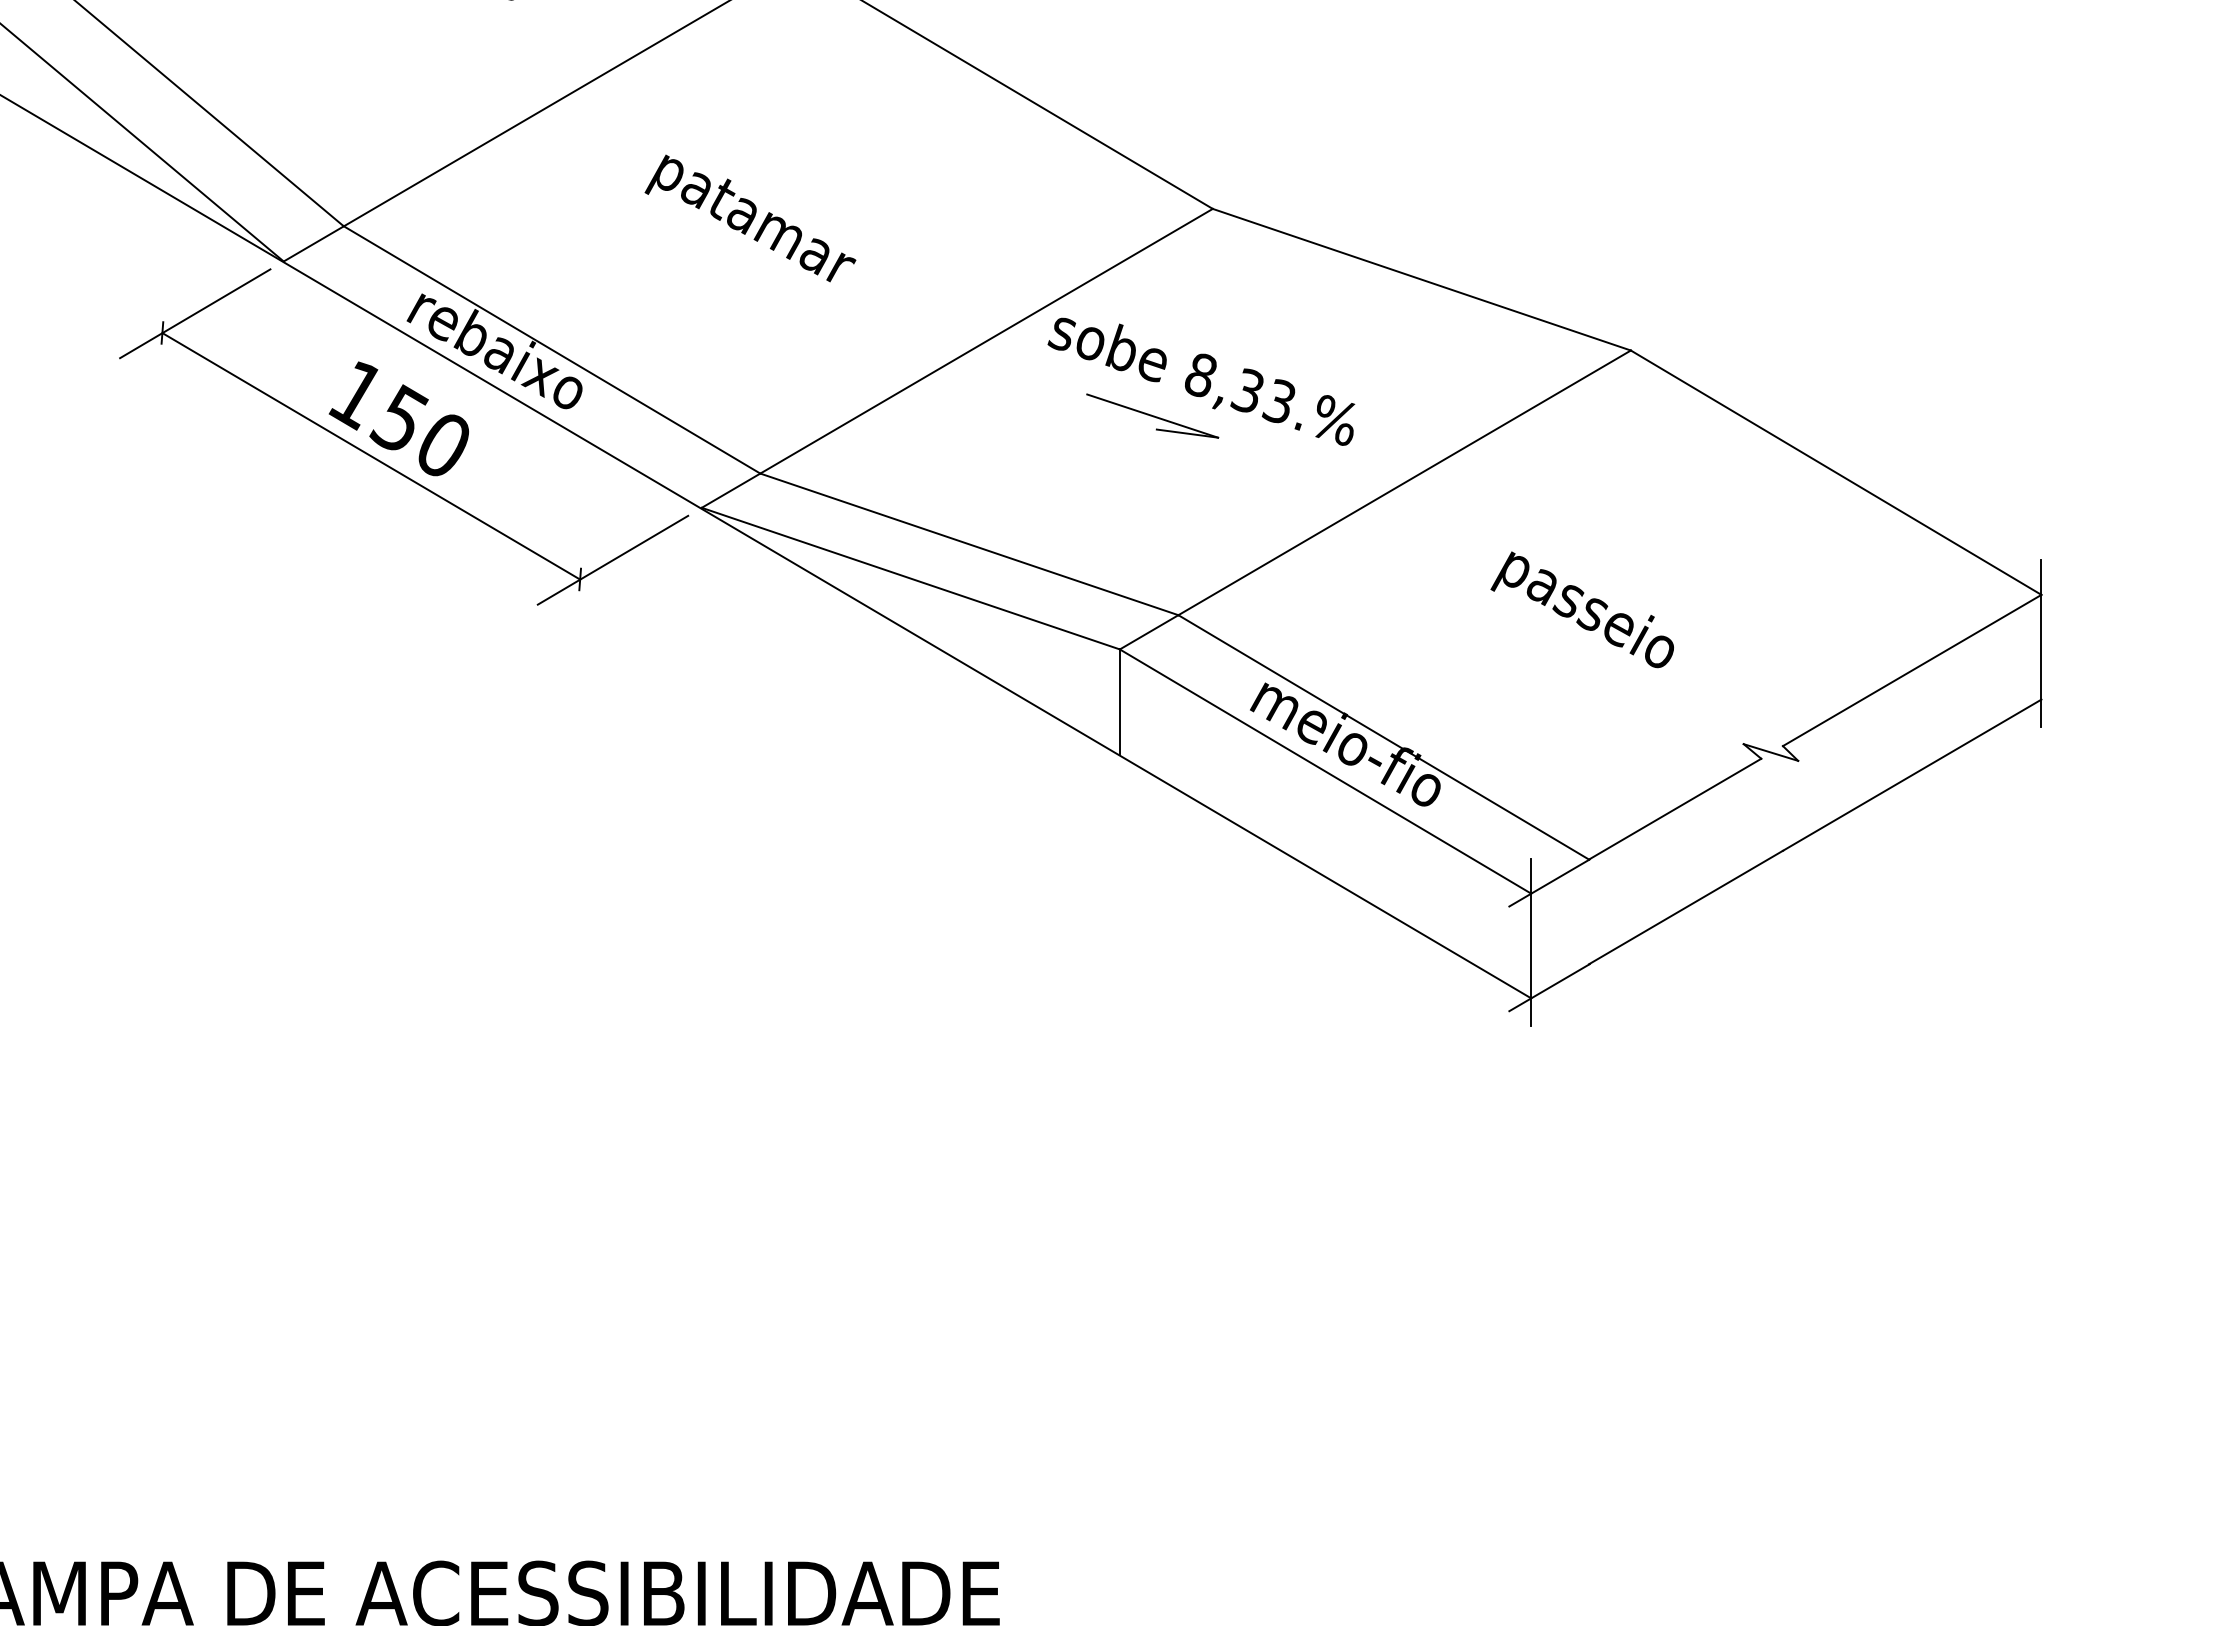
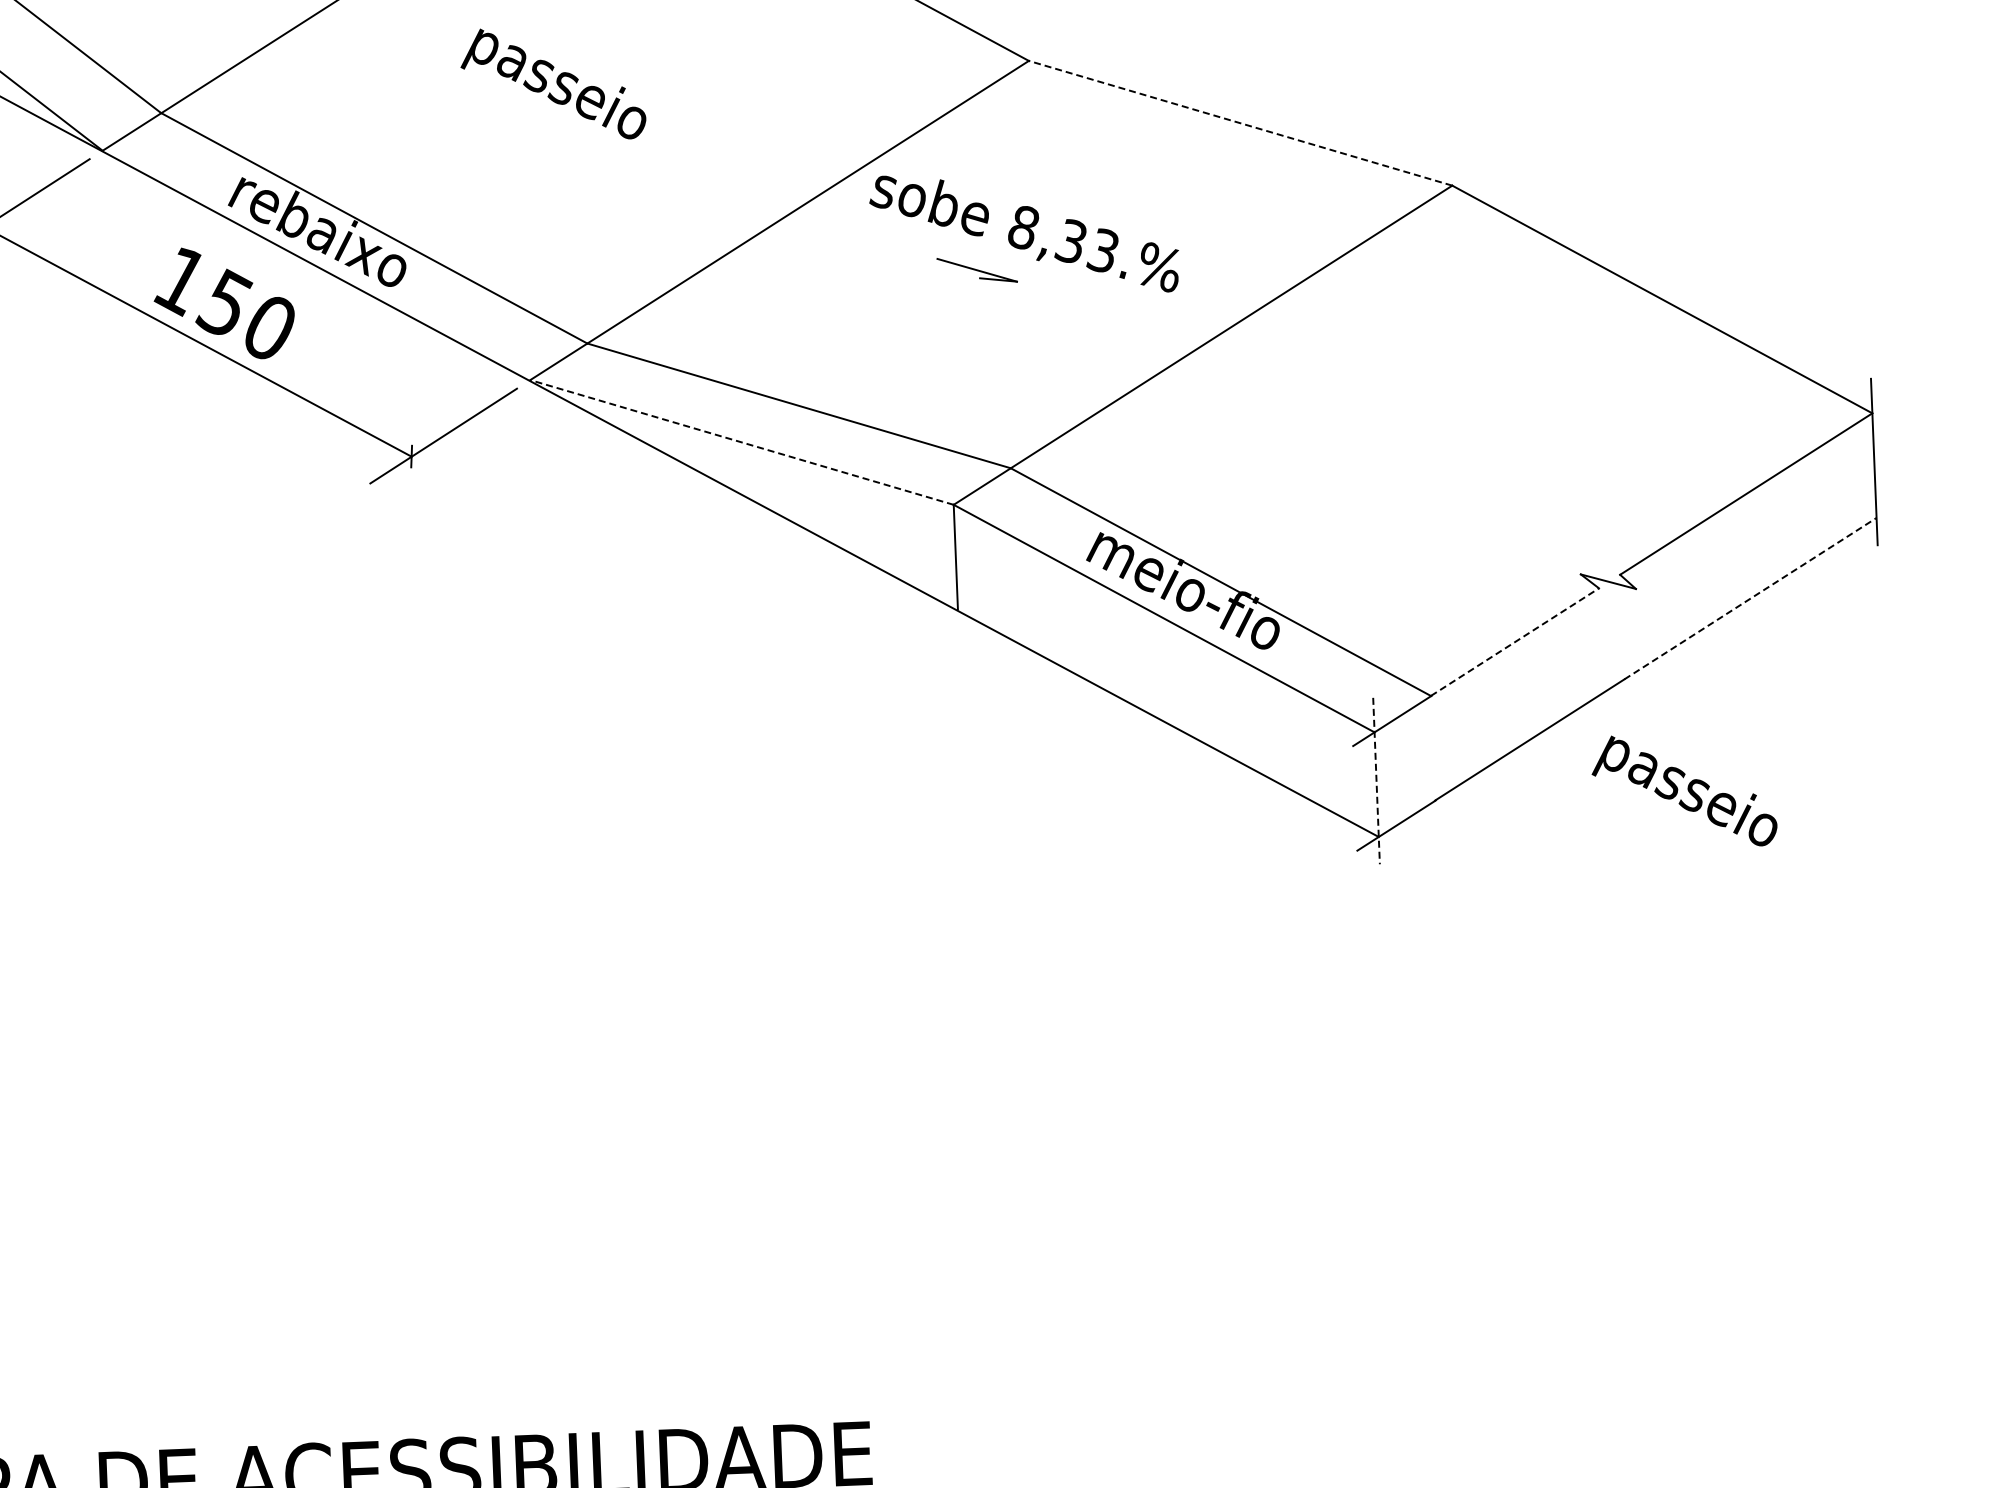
text: (781, 230) -> (598, 99), patamar -> passeio
line: (1421, 279) -> (1240, 123), solid -> dashed
part: (1152, 415) -> (976, 269), size x0.6
line: (910, 578) -> (741, 442), solid -> dashed
text: (1581, 609) -> (1683, 790), moved
line: (1912, 775) -> (1750, 598), solid -> dashed
line: (1675, 809) -> (1515, 642), solid -> dashed
line: (1531, 942) -> (1376, 781), solid -> dashed

